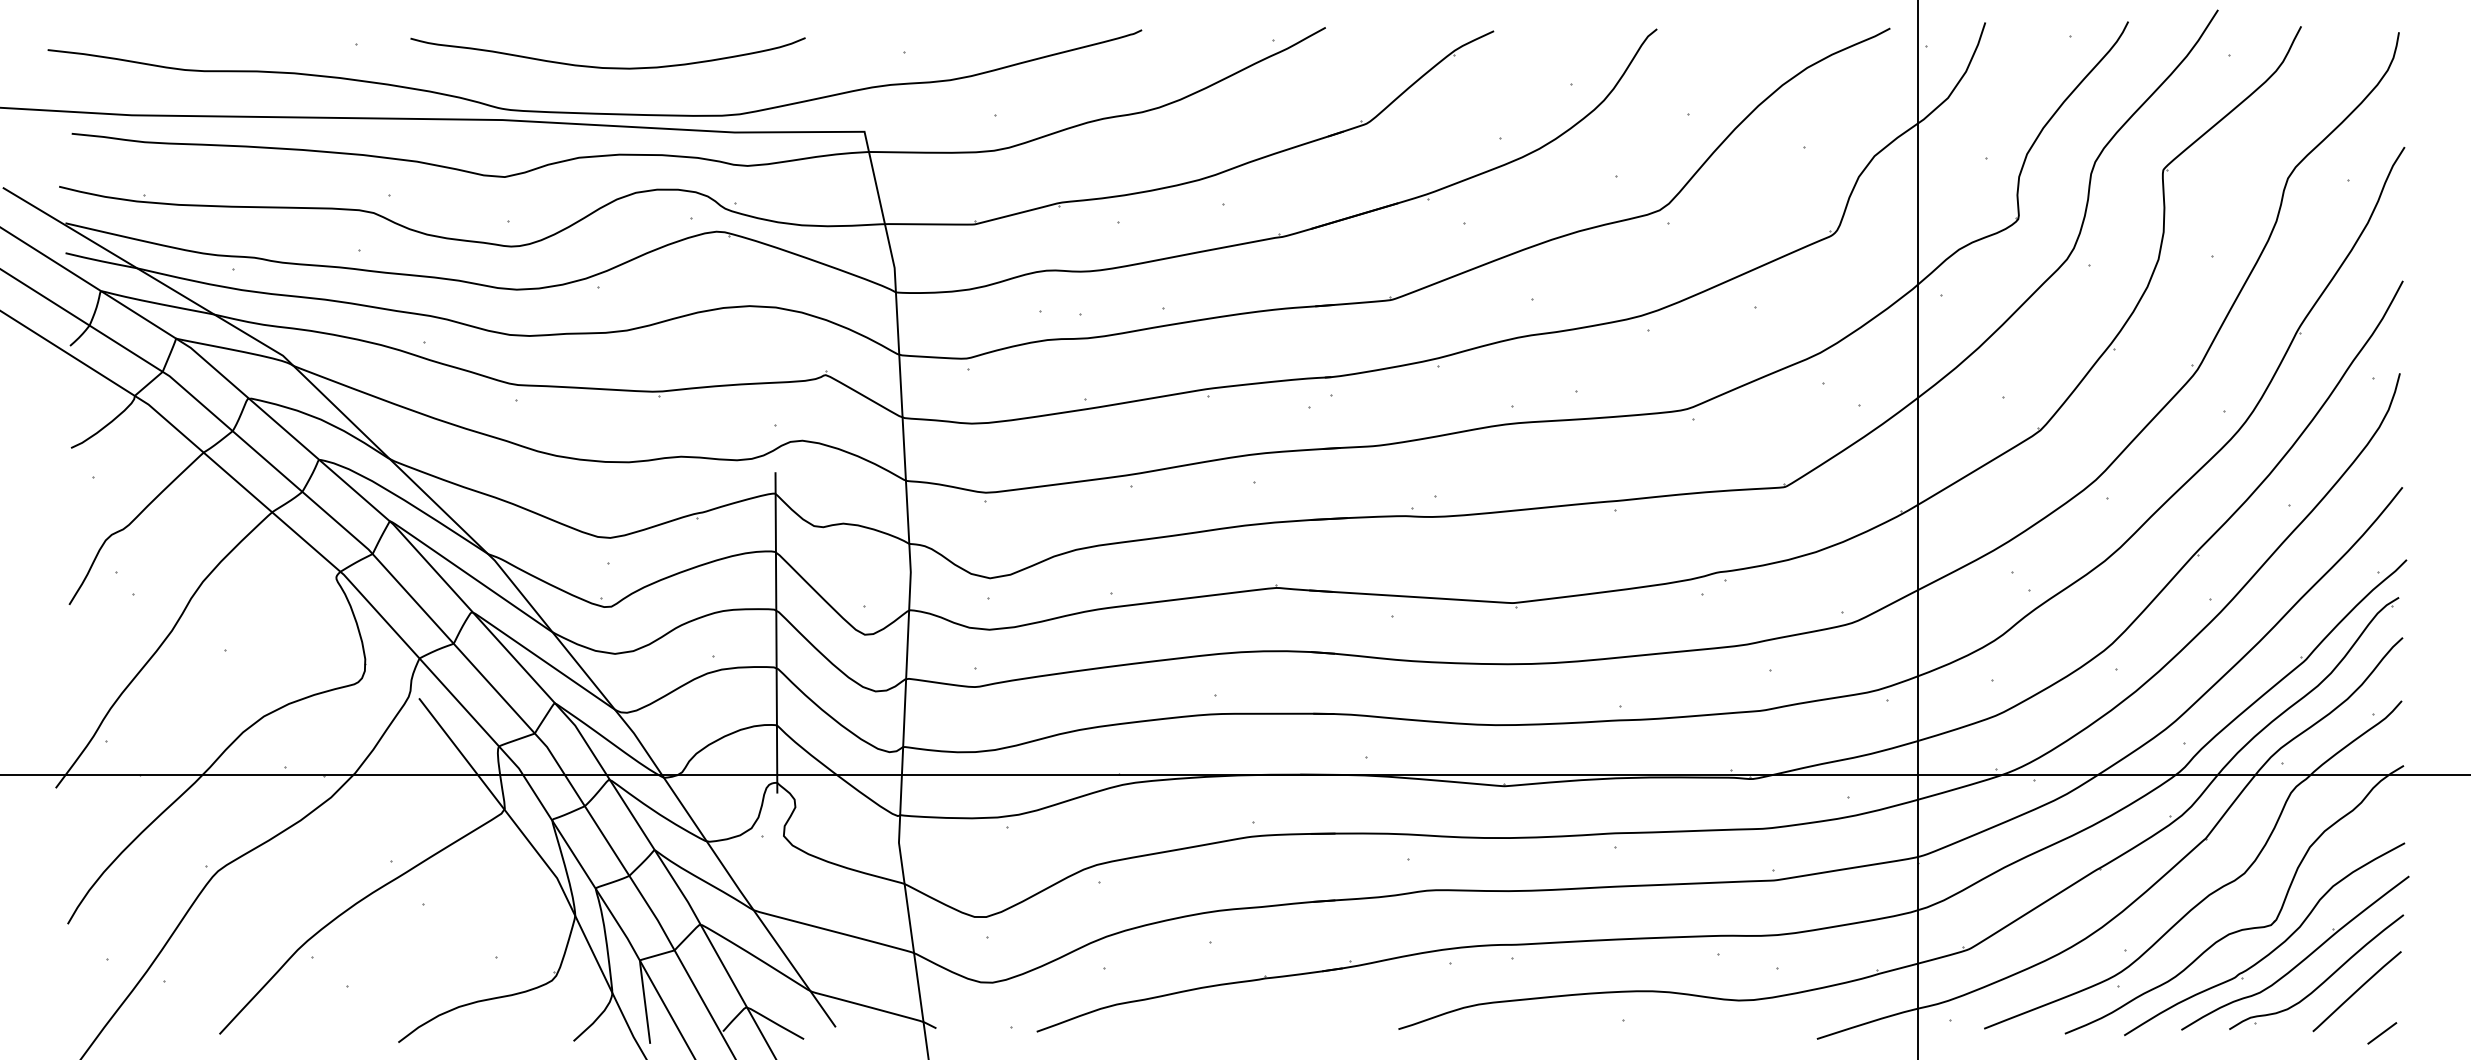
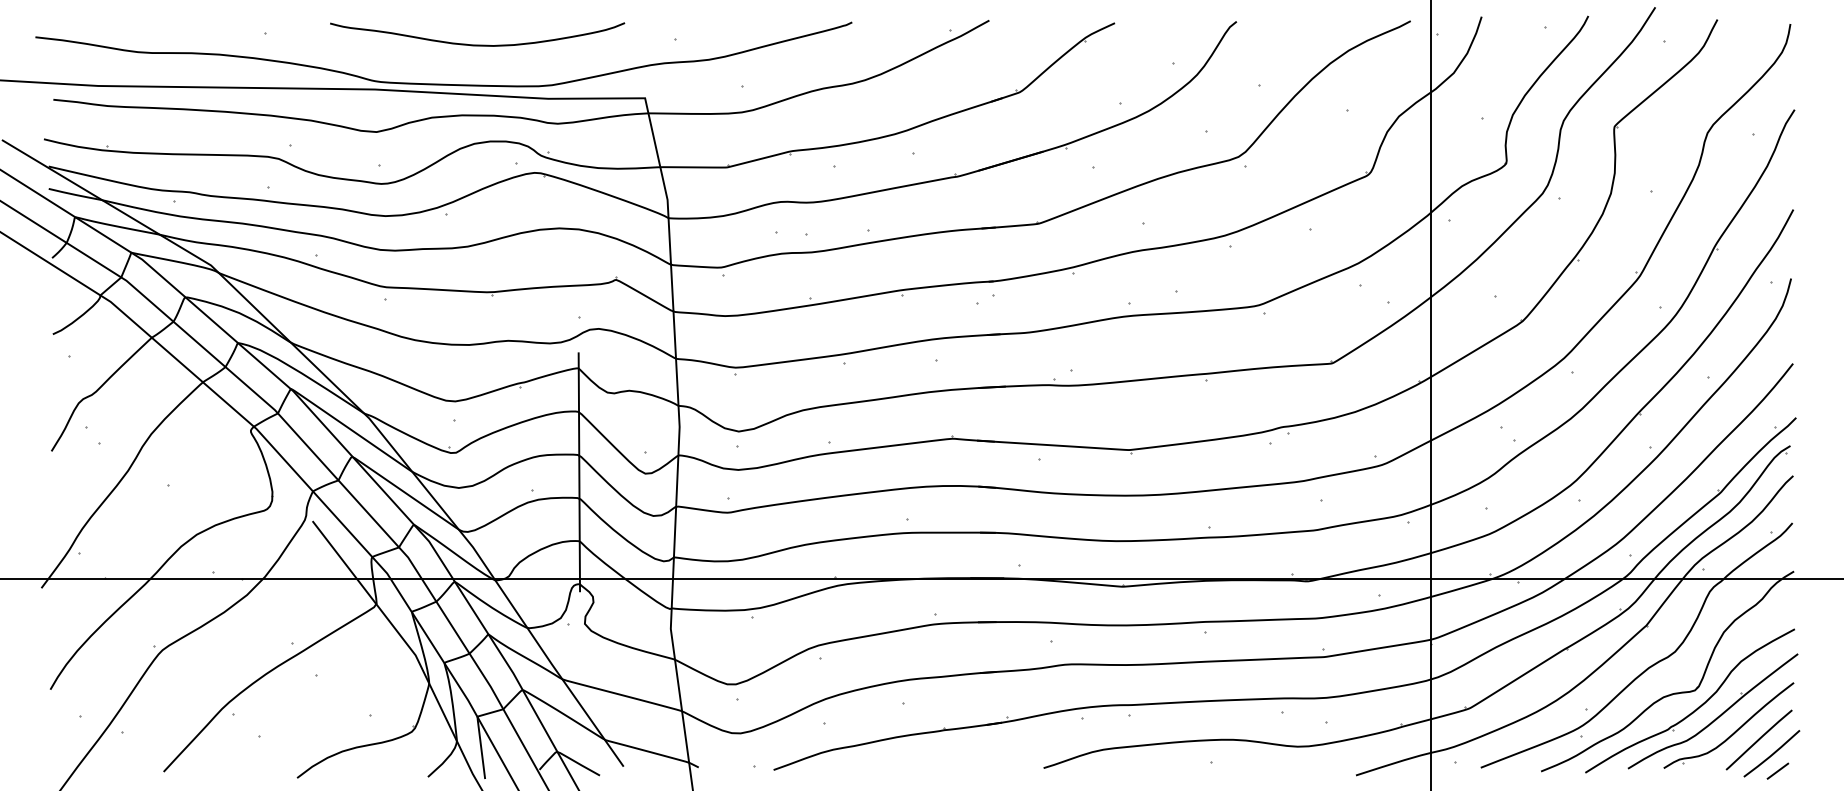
curve: (607, 67) -> (477, 45), moved
line: (2375, 1009) -> (1772, 753), added

